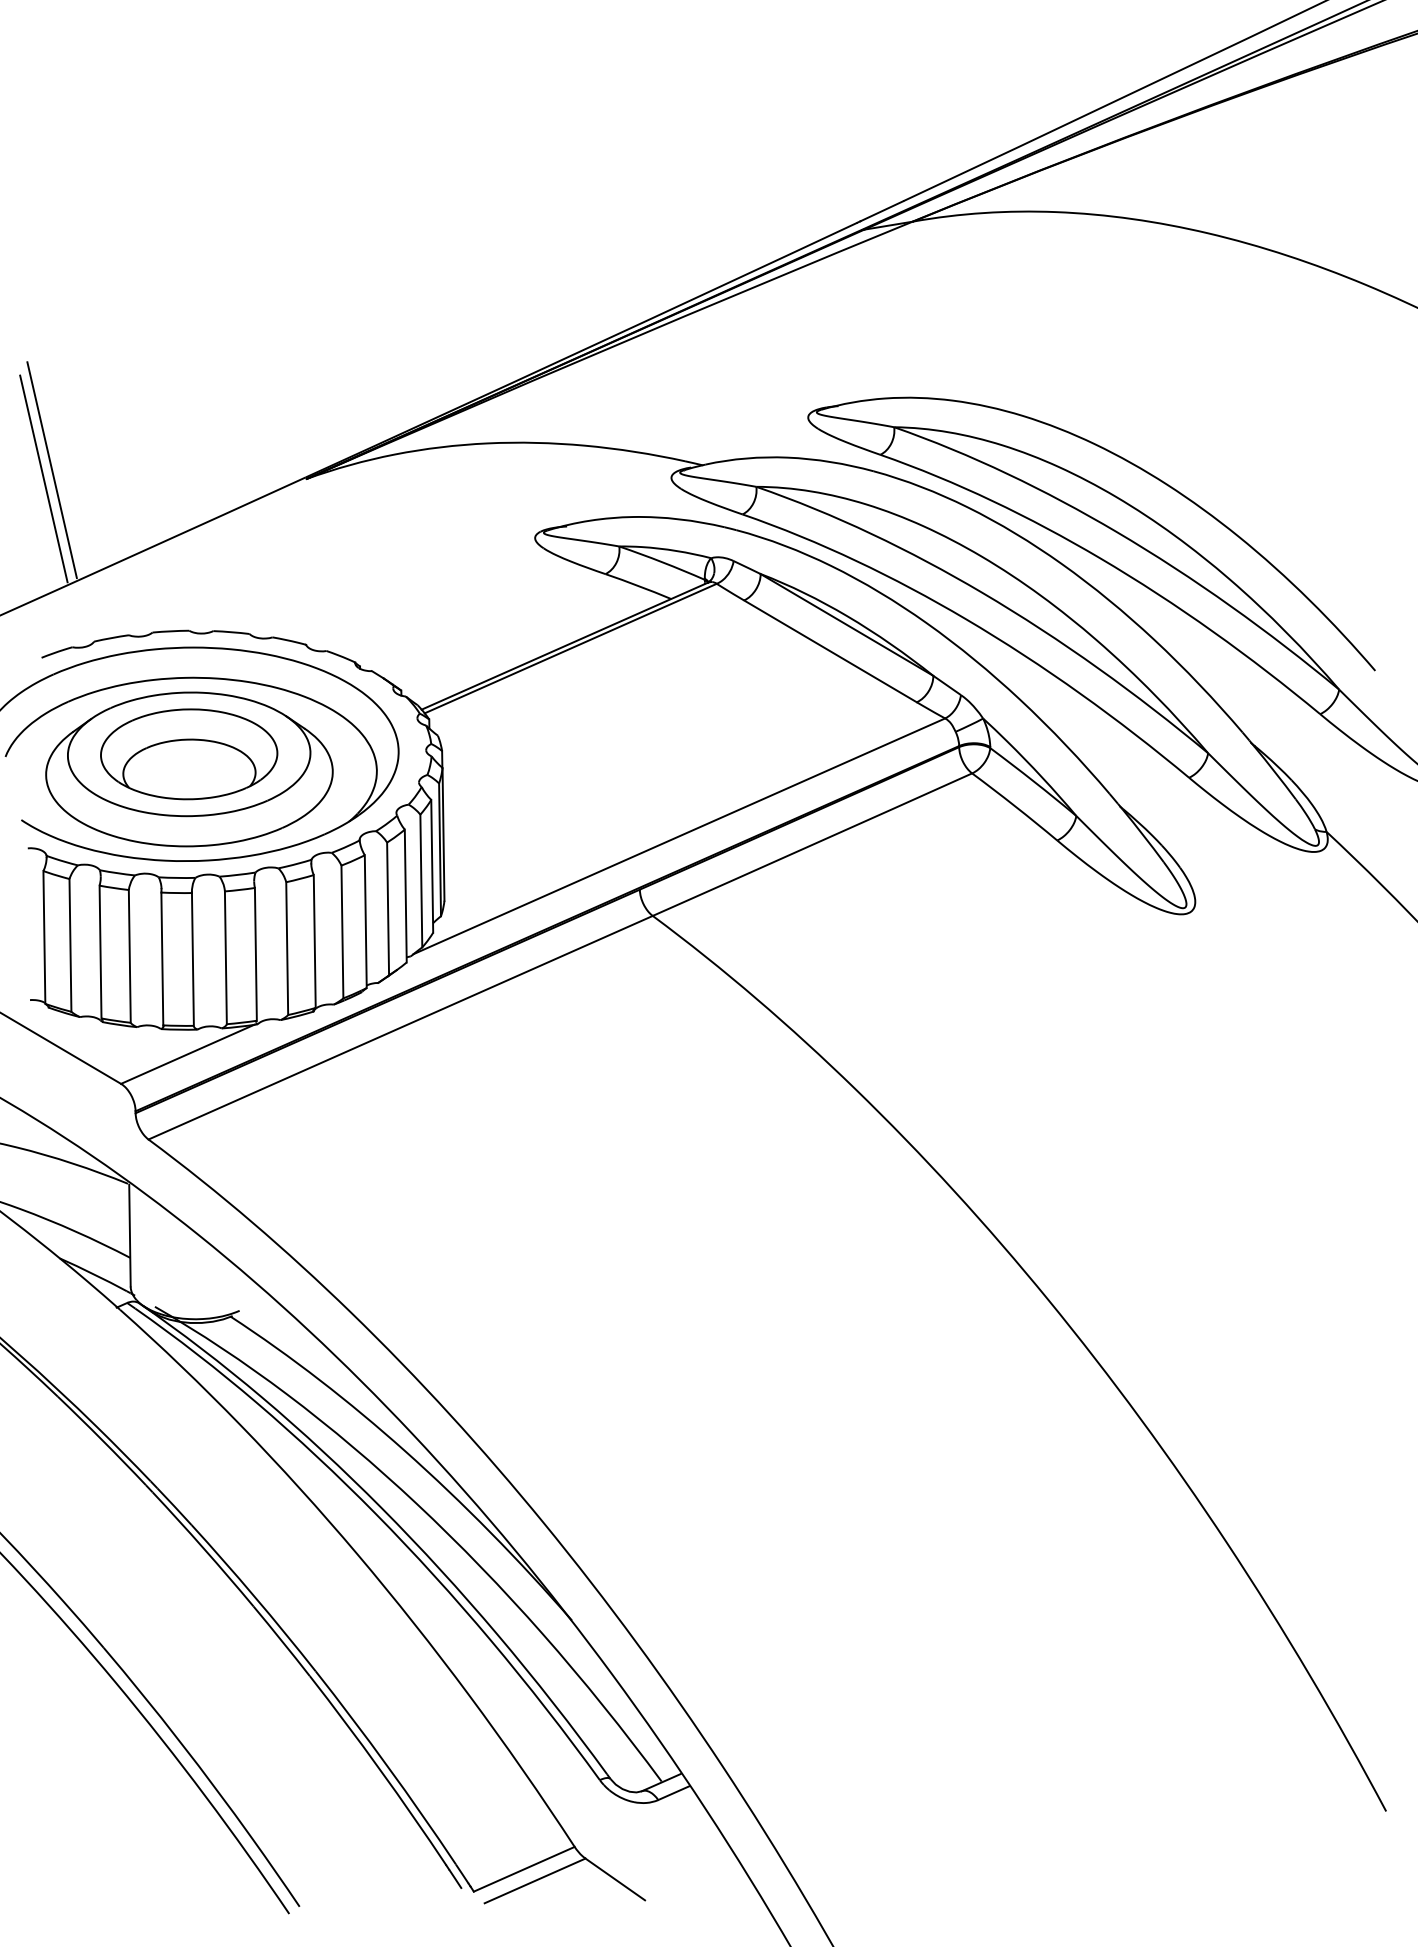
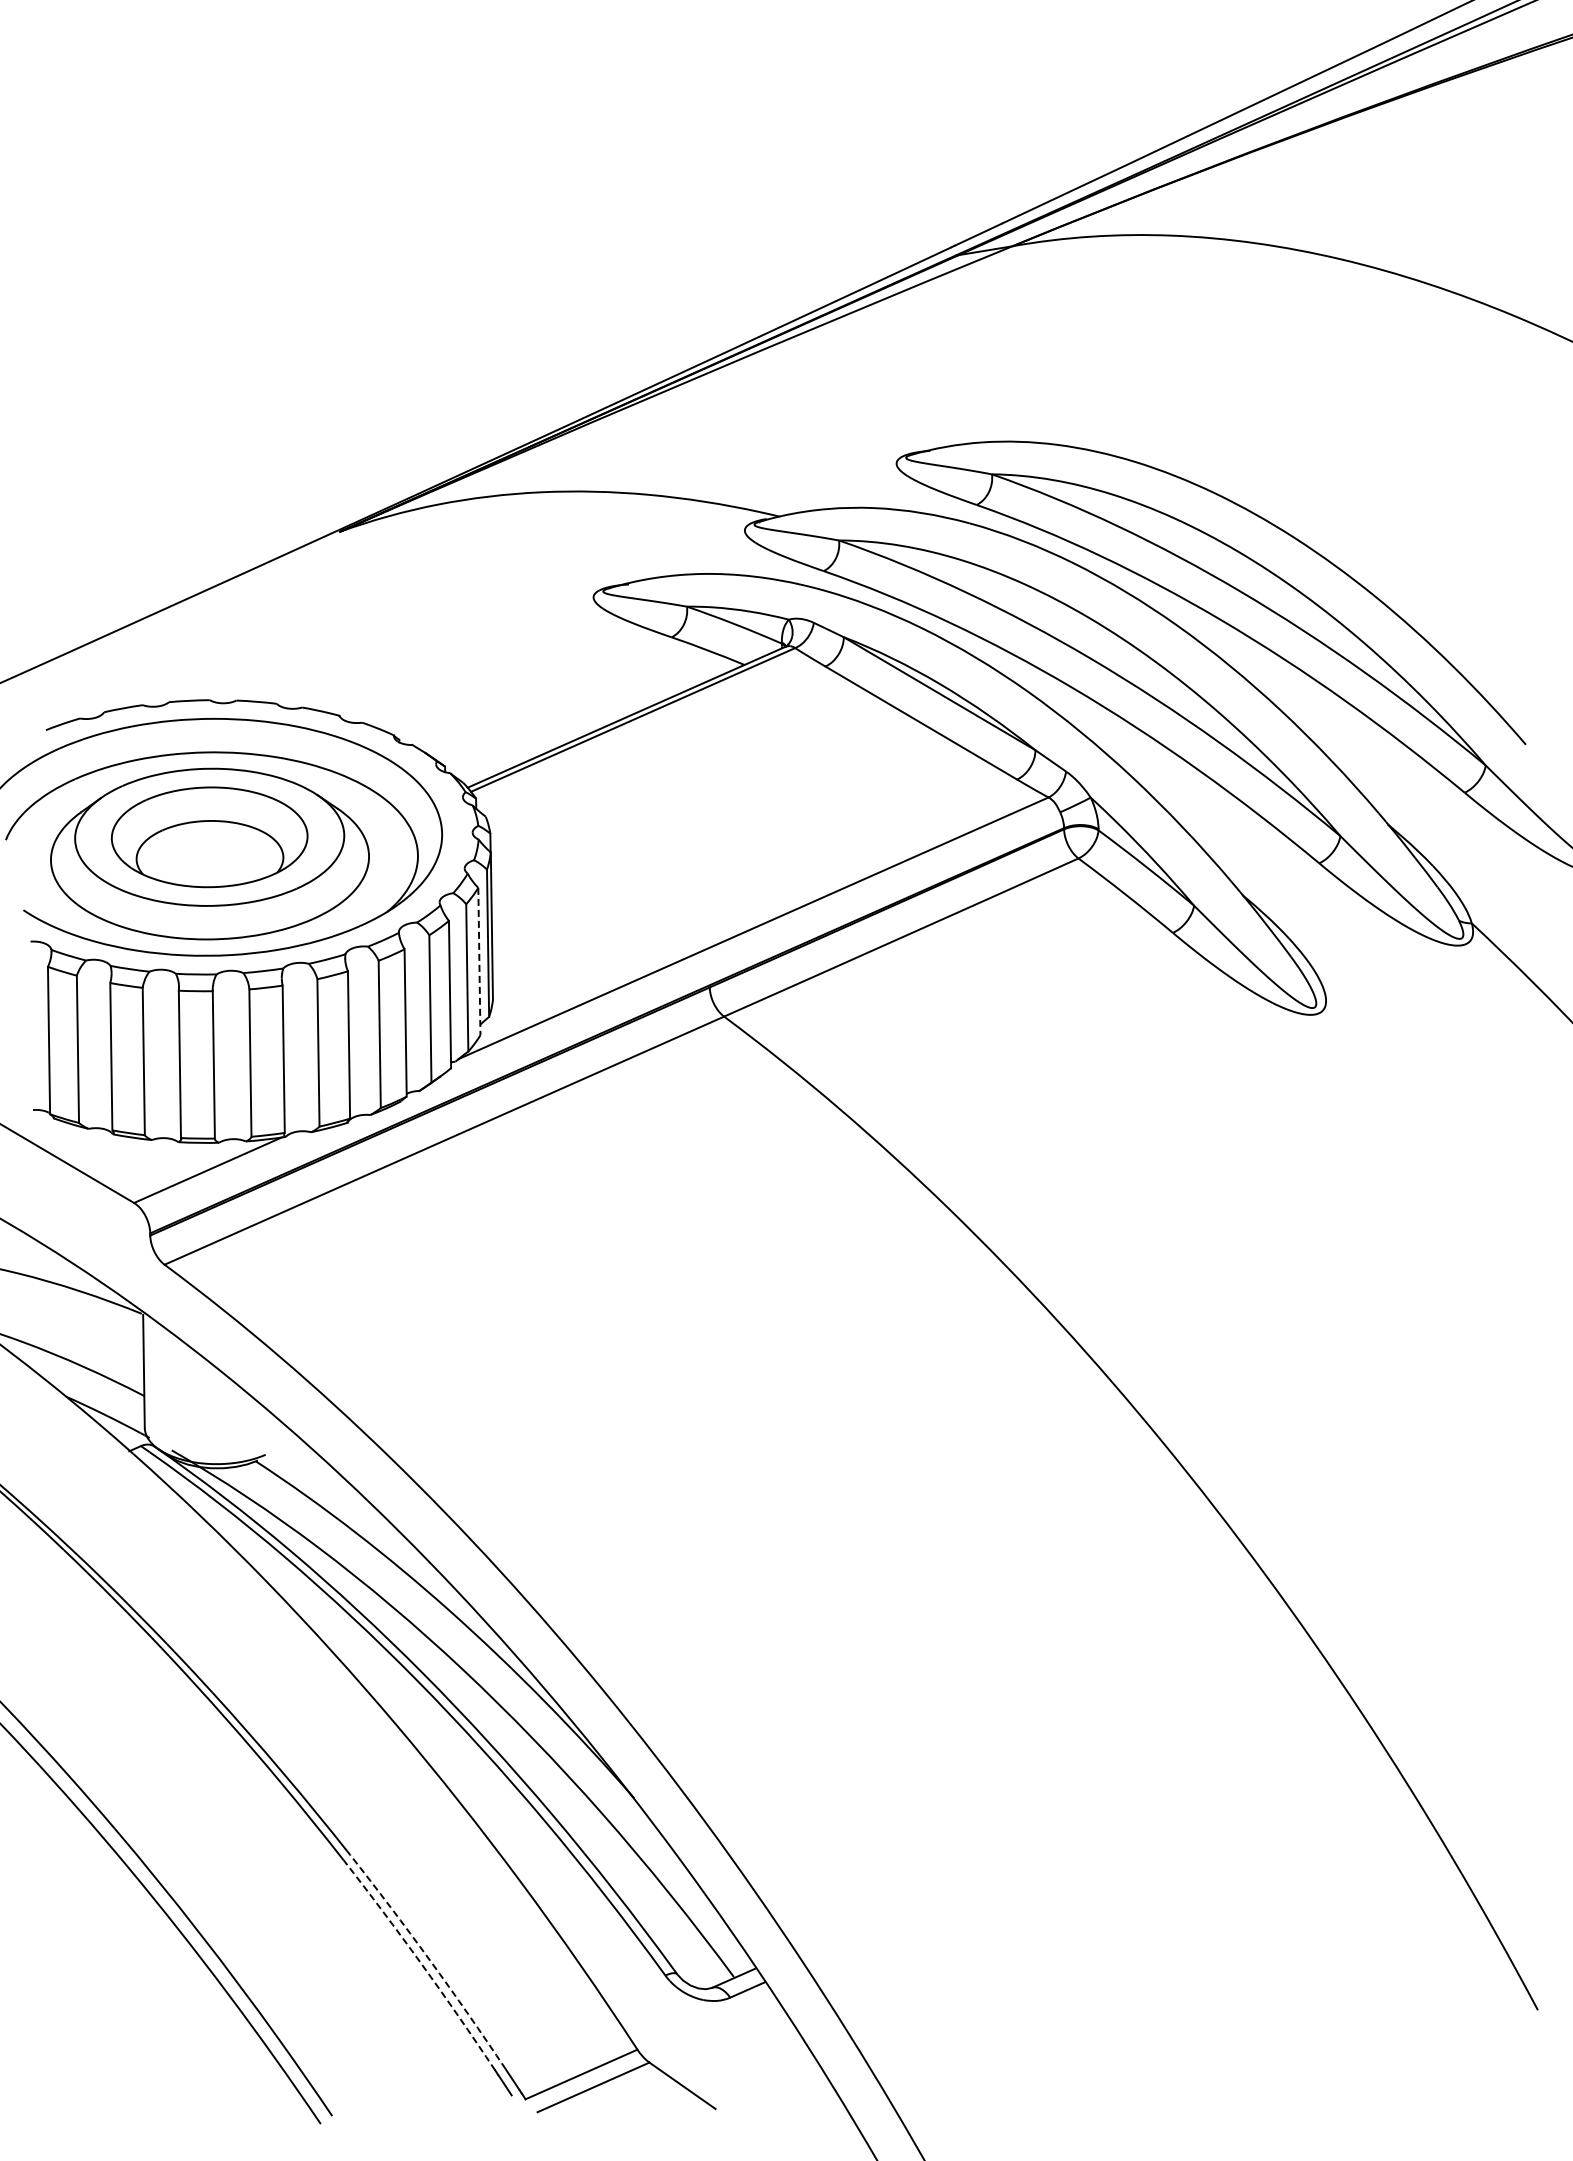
line: (52, 469) -> (57, 521), removed
line: (43, 478) -> (48, 531), removed
line: (432, 866) -> (479, 961), solid -> dashed
arc: (388, 1766) -> (430, 1960), solid -> dashed
arc: (380, 1769) -> (421, 1963), solid -> dashed

